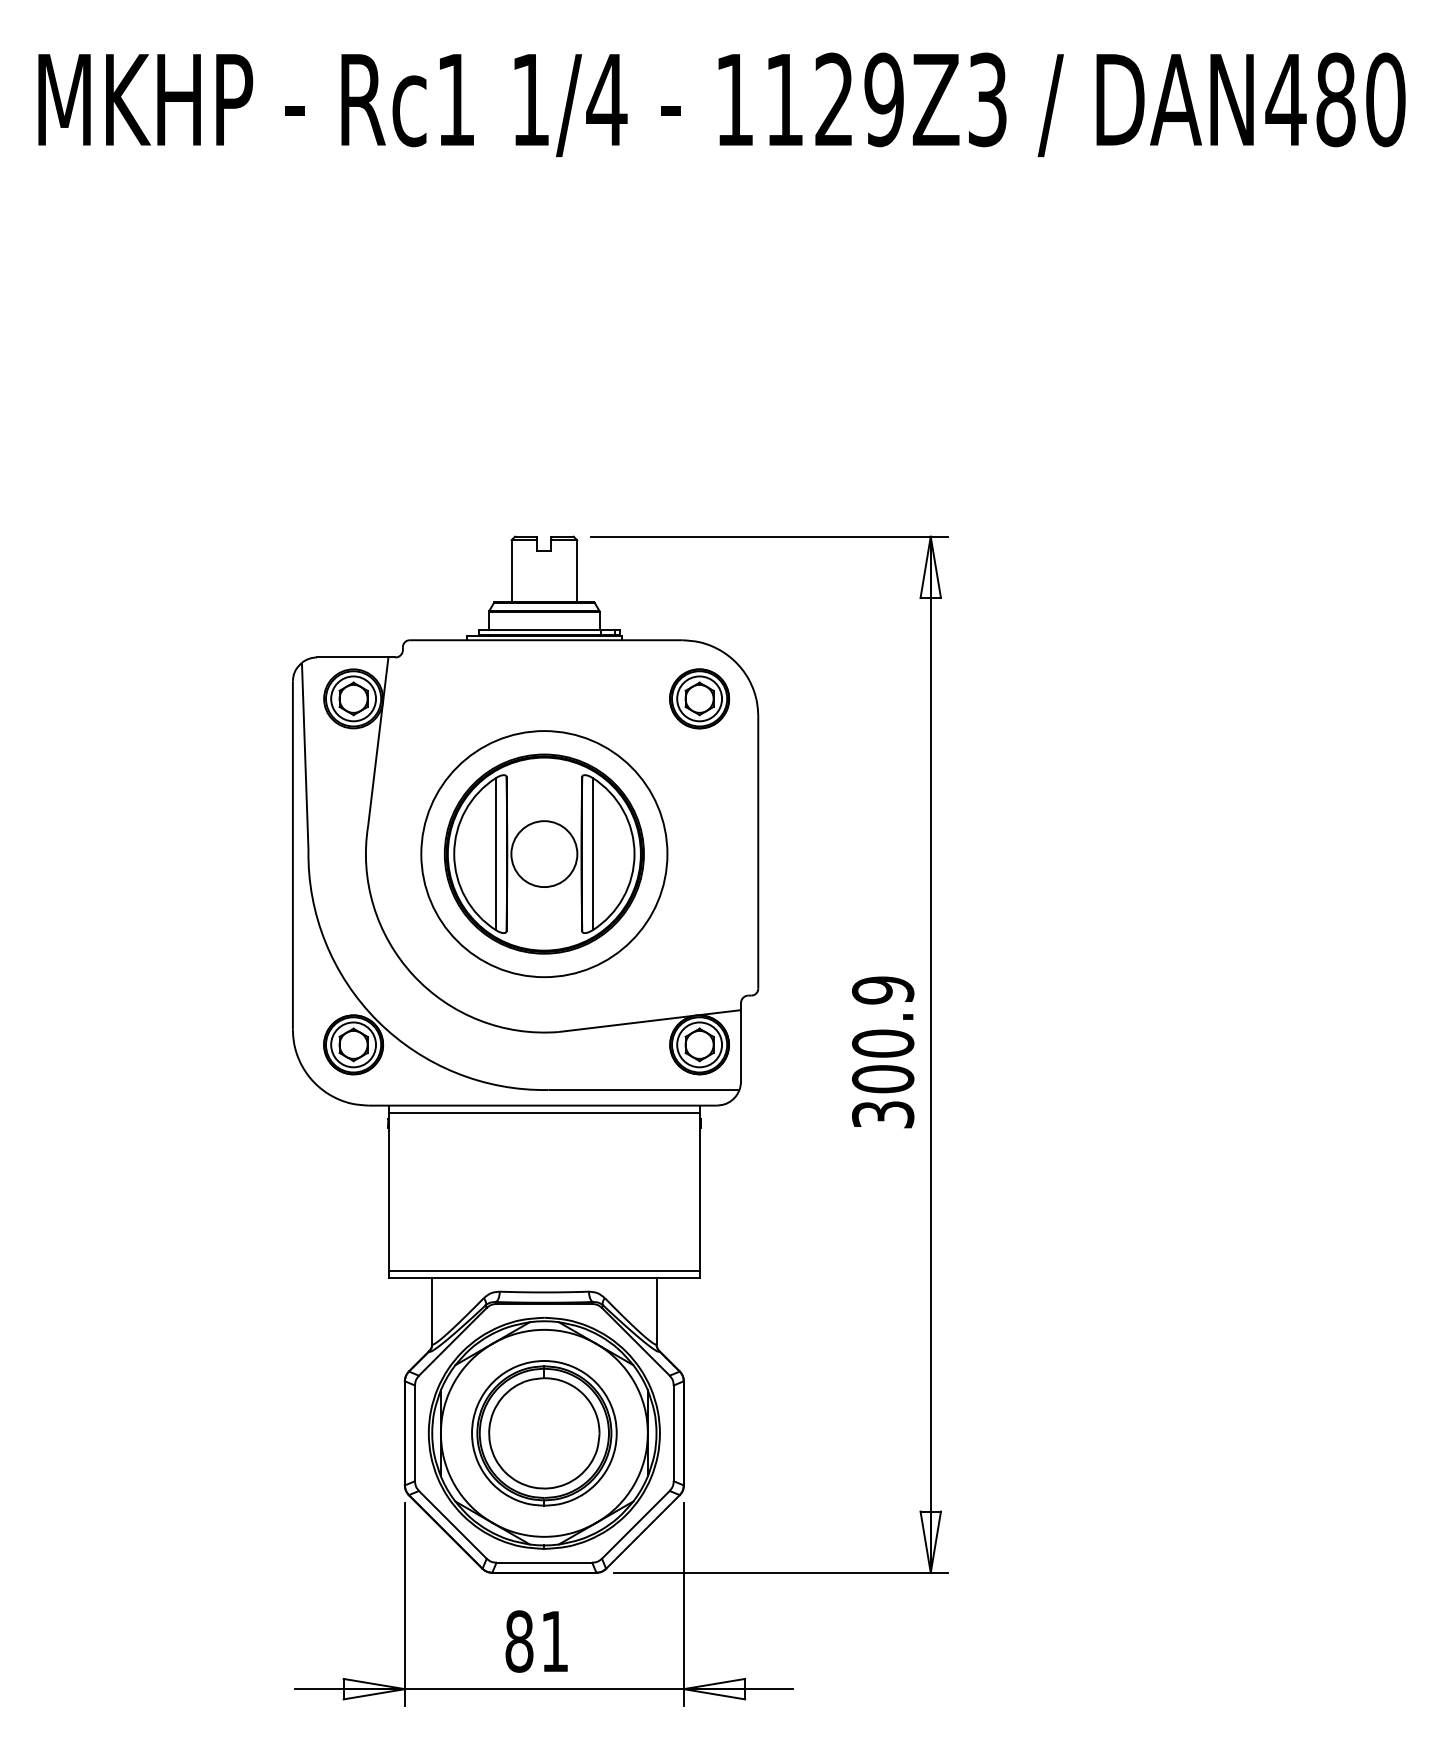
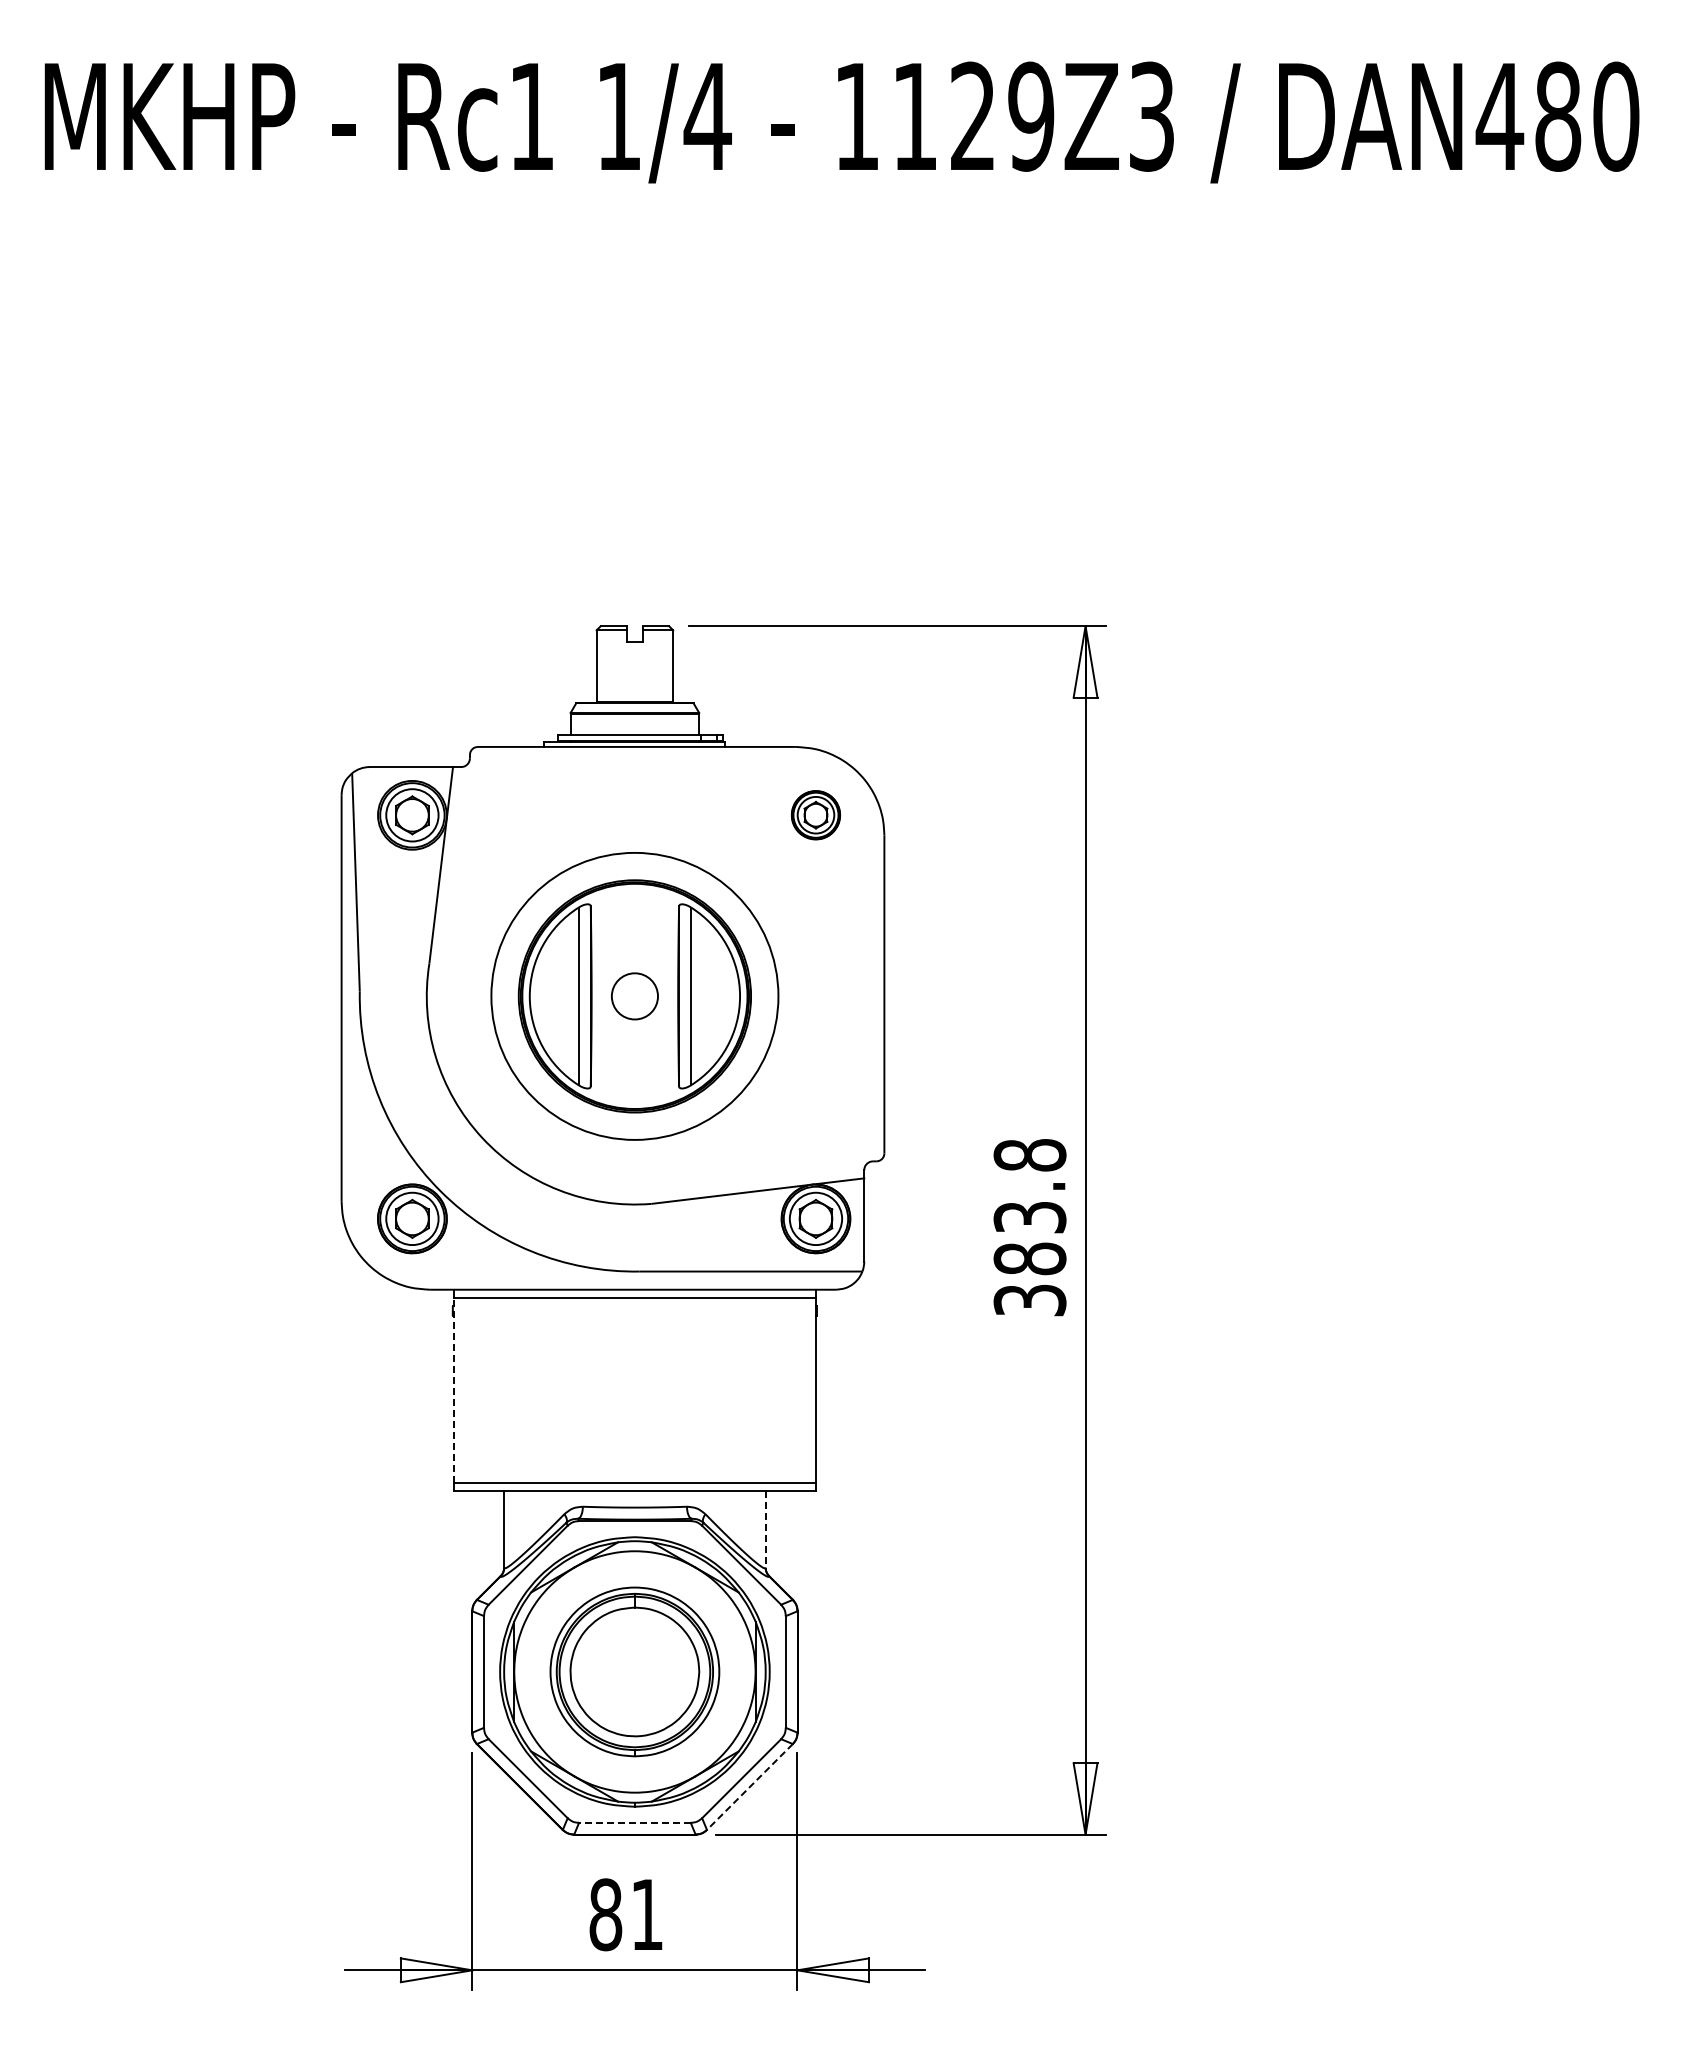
part: (699, 698) -> (815, 814), size x0.7
circle: (544, 853) -> (634, 995), size x0.6
text: (882, 1035) -> (1029, 1207), 300.9 -> 383.8
line: (388, 1192) -> (453, 1390), solid -> dashed
line: (656, 1311) -> (765, 1529), solid -> dashed
line: (642, 1531) -> (749, 1786), solid -> dashed
line: (544, 1562) -> (634, 1822), solid -> dashed

